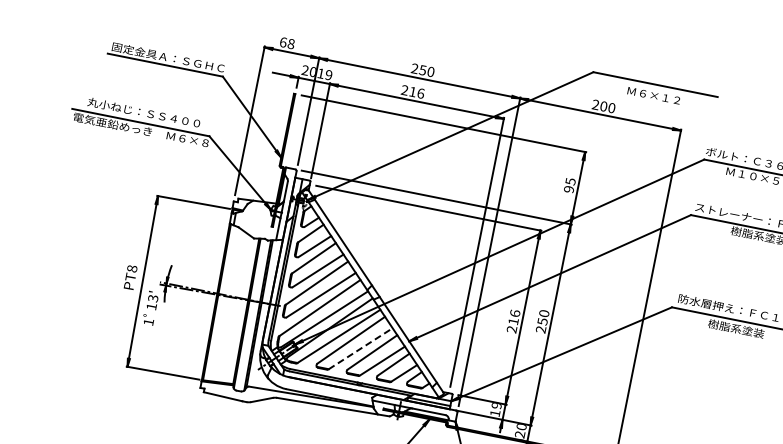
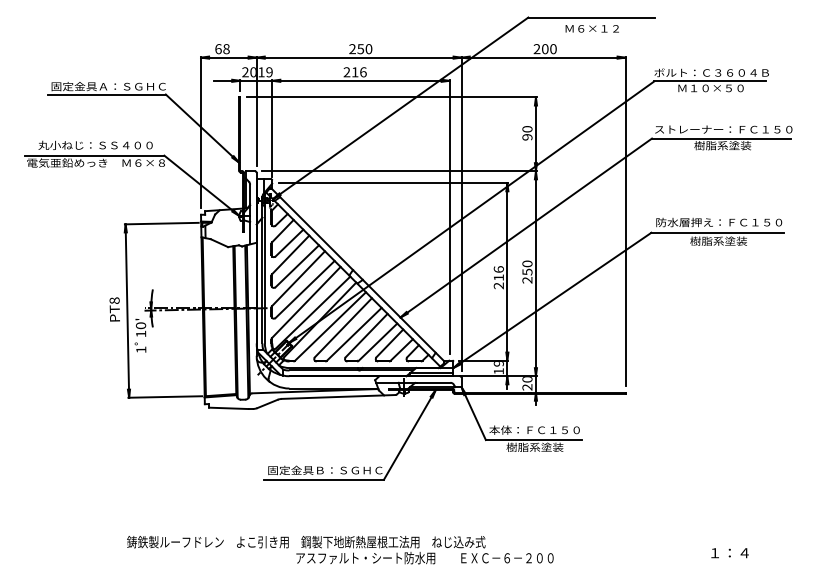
text: (570, 181) -> (527, 129), 95 -> 90
text: (152, 298) -> (140, 325), 13' -> 10'
line: (360, 348) -> (354, 334), dashed -> solid

